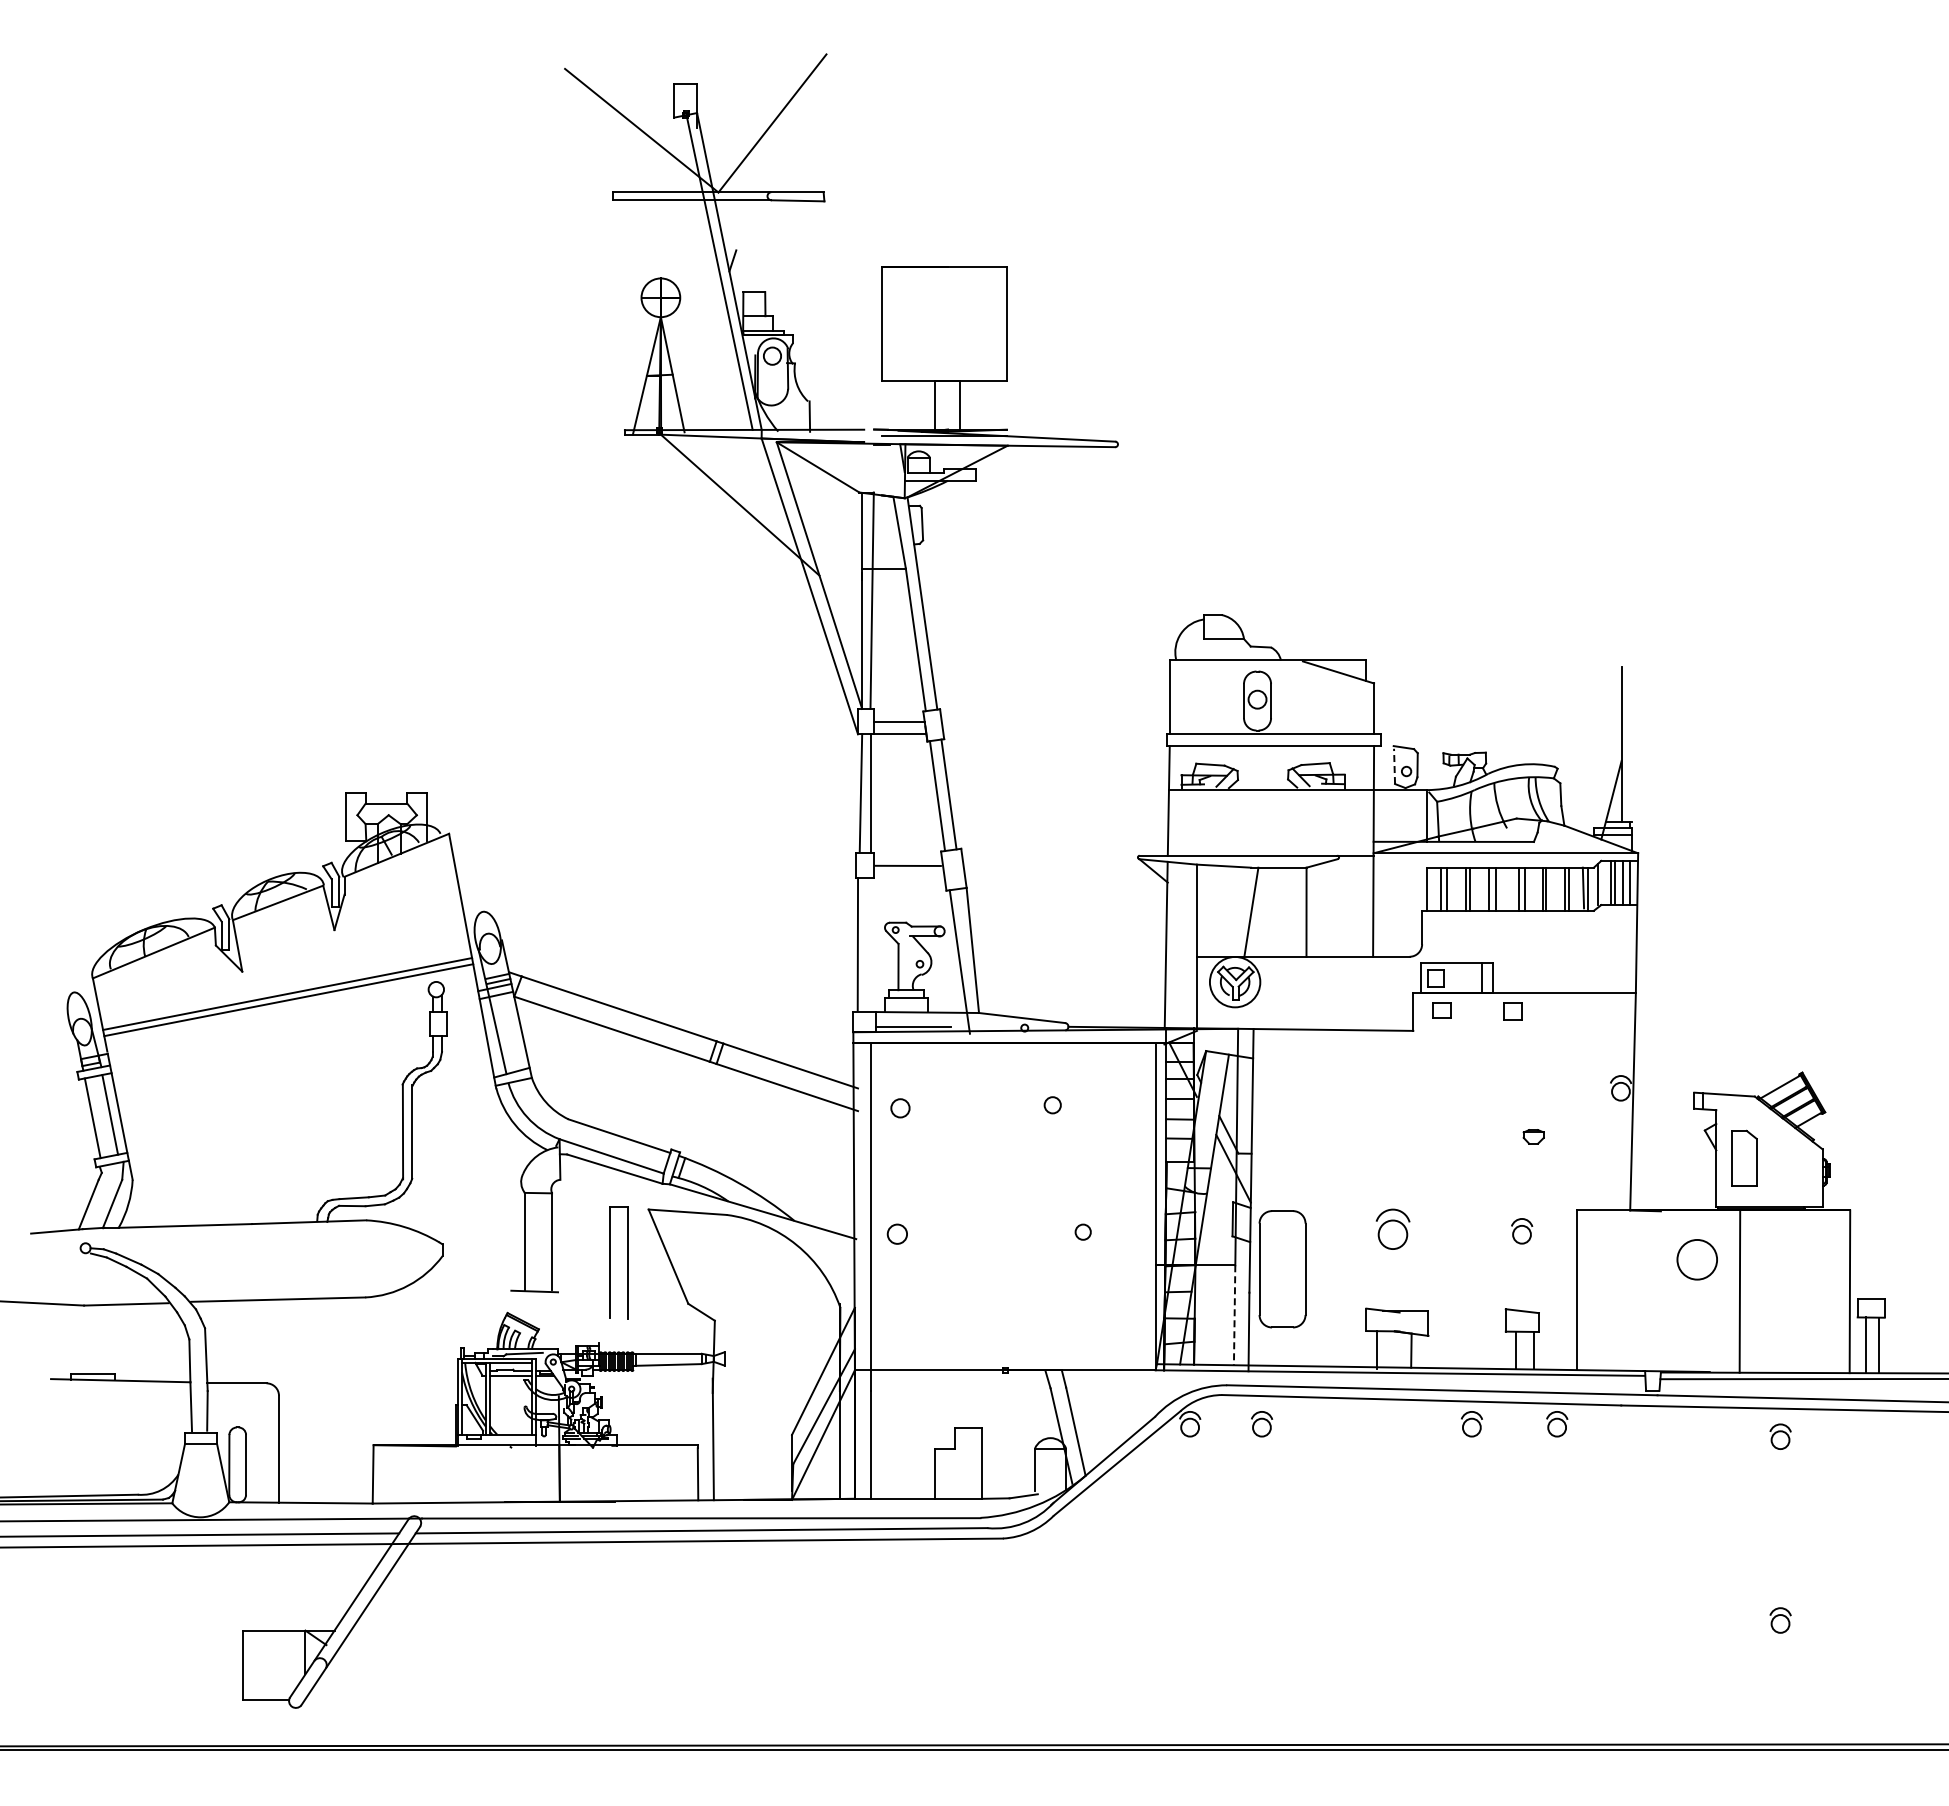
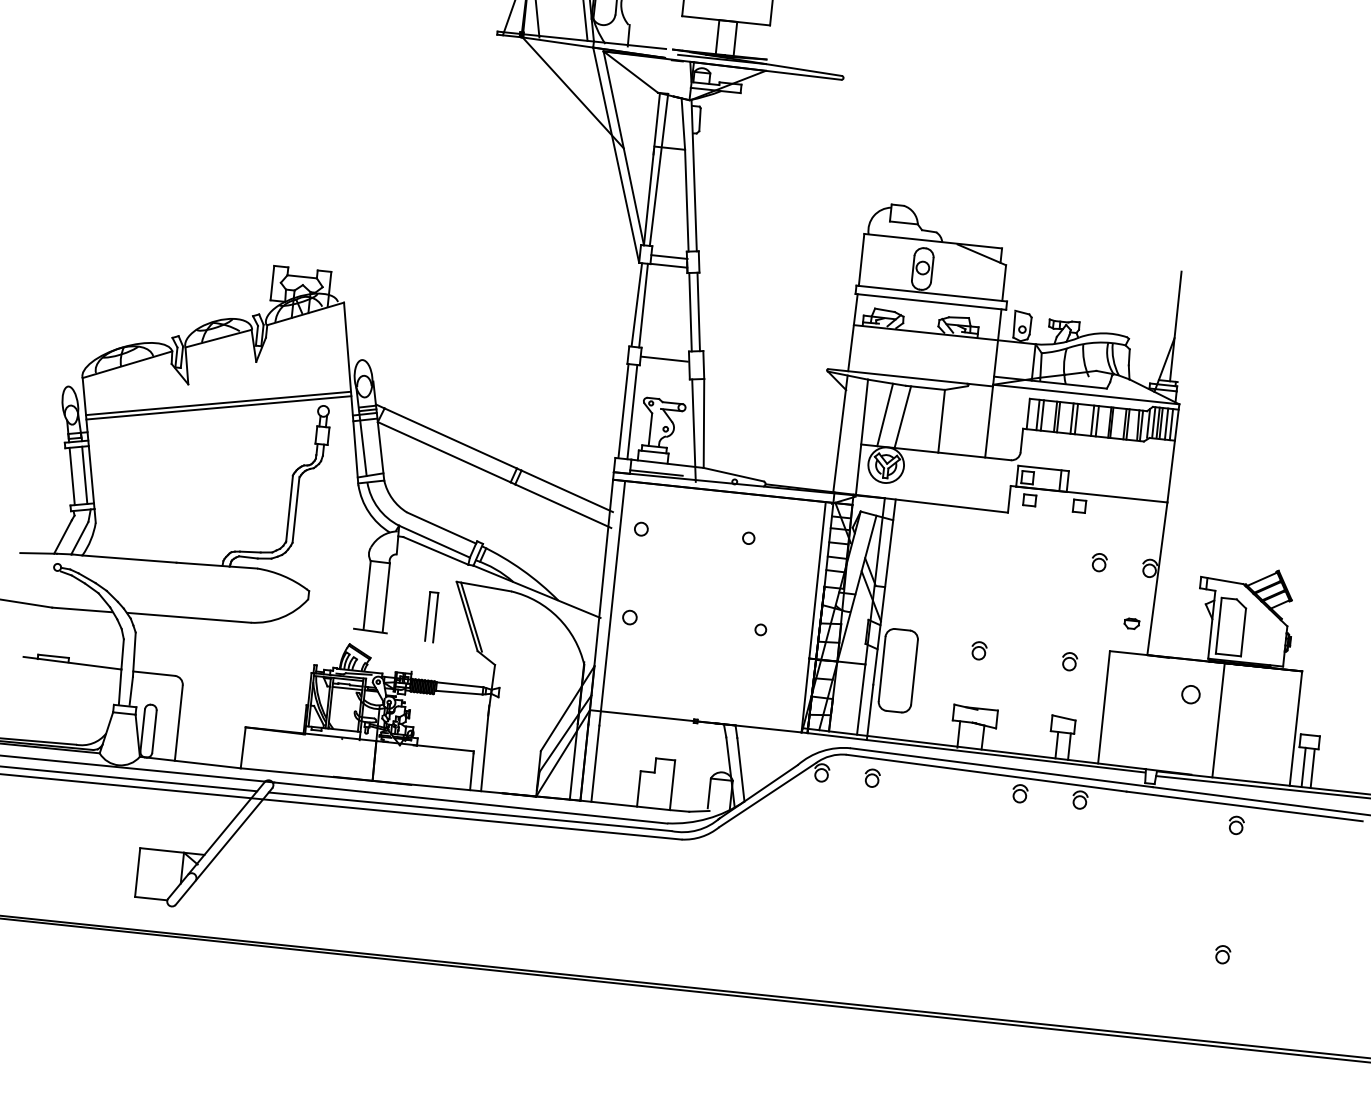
line: (1394, 766) -> (1014, 325), dashed -> solid
line: (1604, 881) -> (1153, 421), added
line: (1225, 911) -> (884, 414), added
line: (870, 945) -> (632, 412), added
part: (1549, 1087) -> (1099, 562), added
part: (1533, 1136) -> (1131, 623), moved
part: (1744, 1158) -> (1231, 626), size x1.43
part: (1393, 1229) -> (979, 650), size x0.62
line: (674, 1256) -> (471, 616), added
circle: (1697, 1259) -> (1191, 694), size x0.62
part: (618, 1262) -> (431, 616), size x0.62
line: (1234, 1315) -> (861, 699), dashed -> solid

